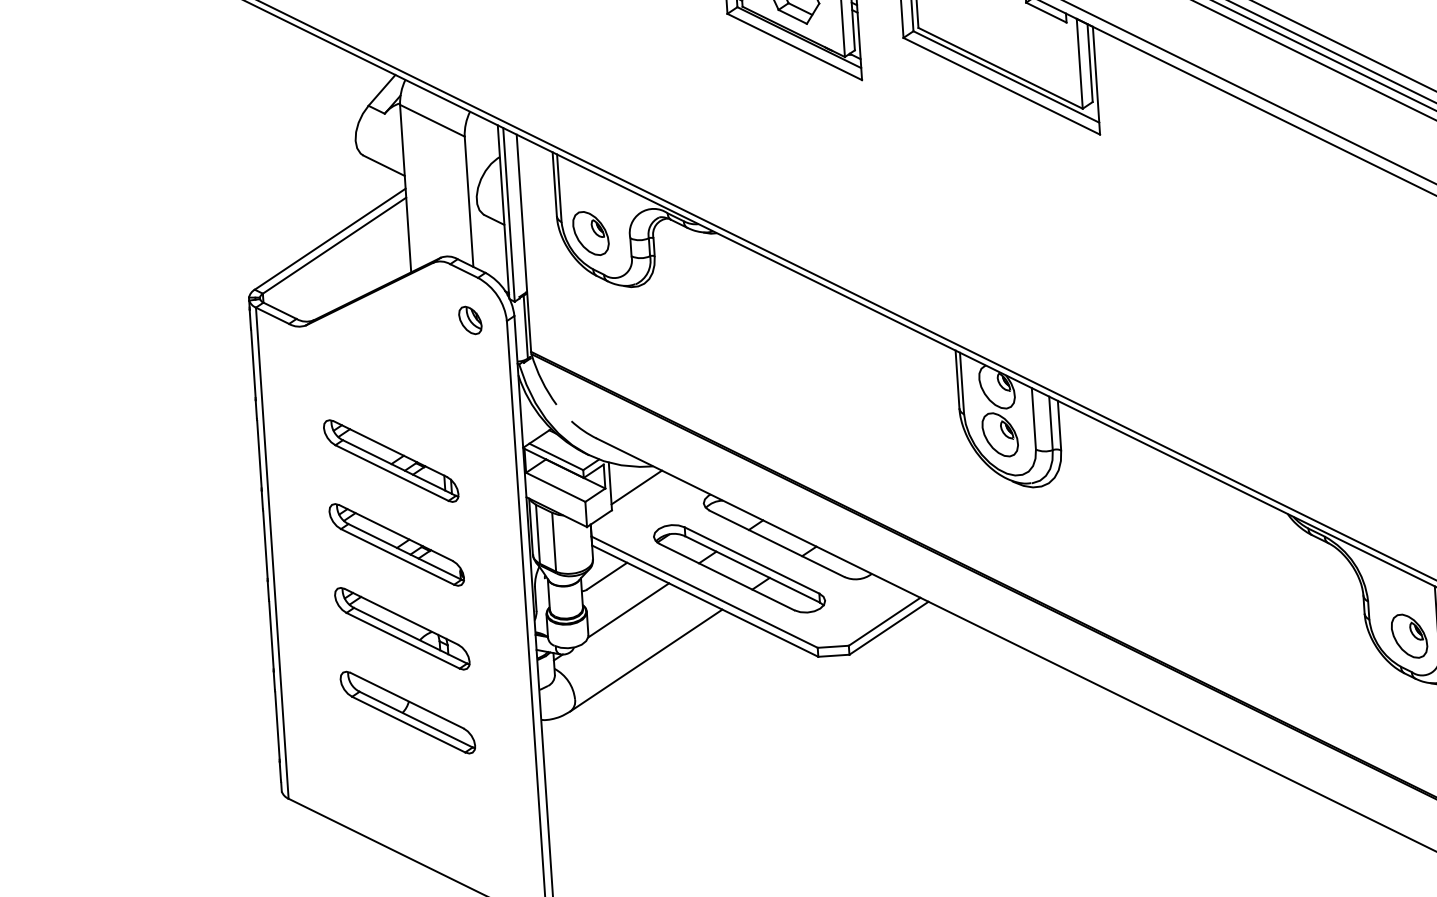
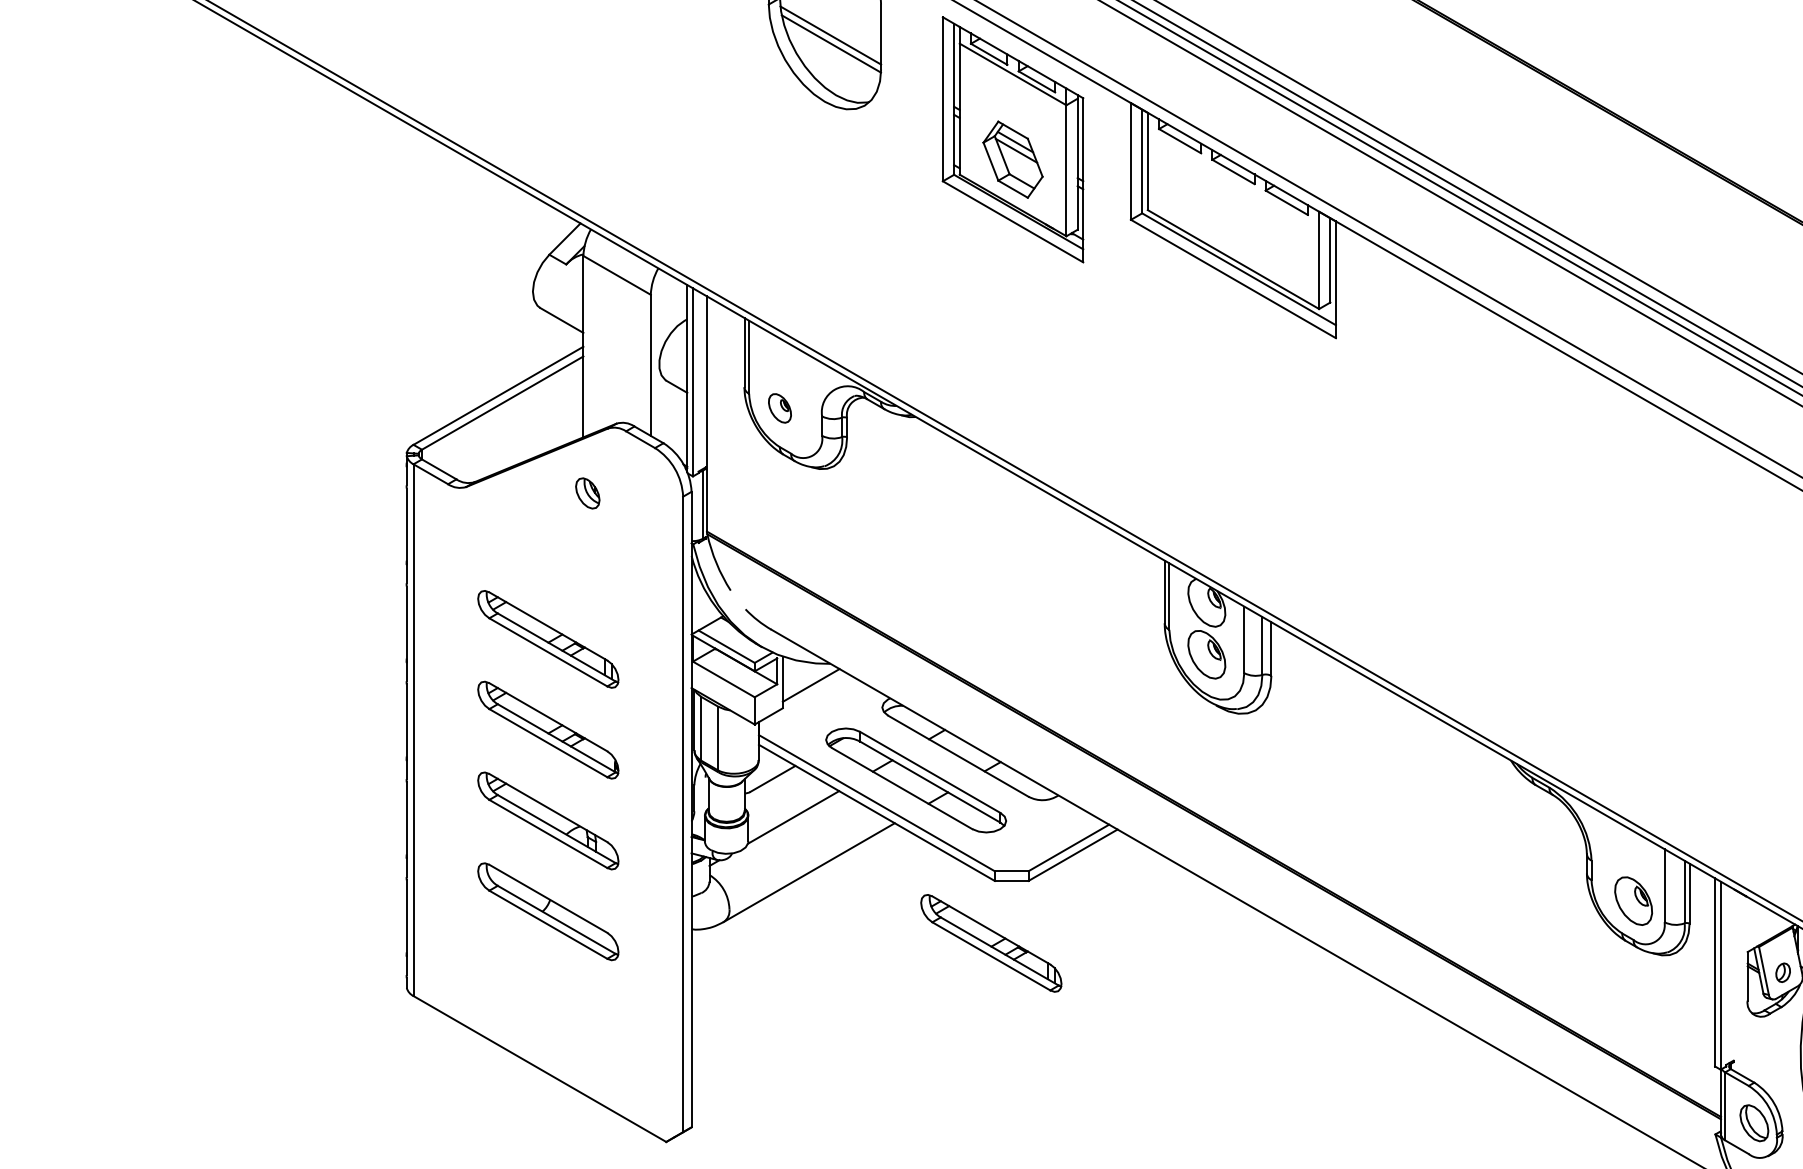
part: (590, 233) -> (779, 408), size x0.6
part: (470, 320) -> (587, 493), moved
part: (819, 714) -> (991, 943), added

